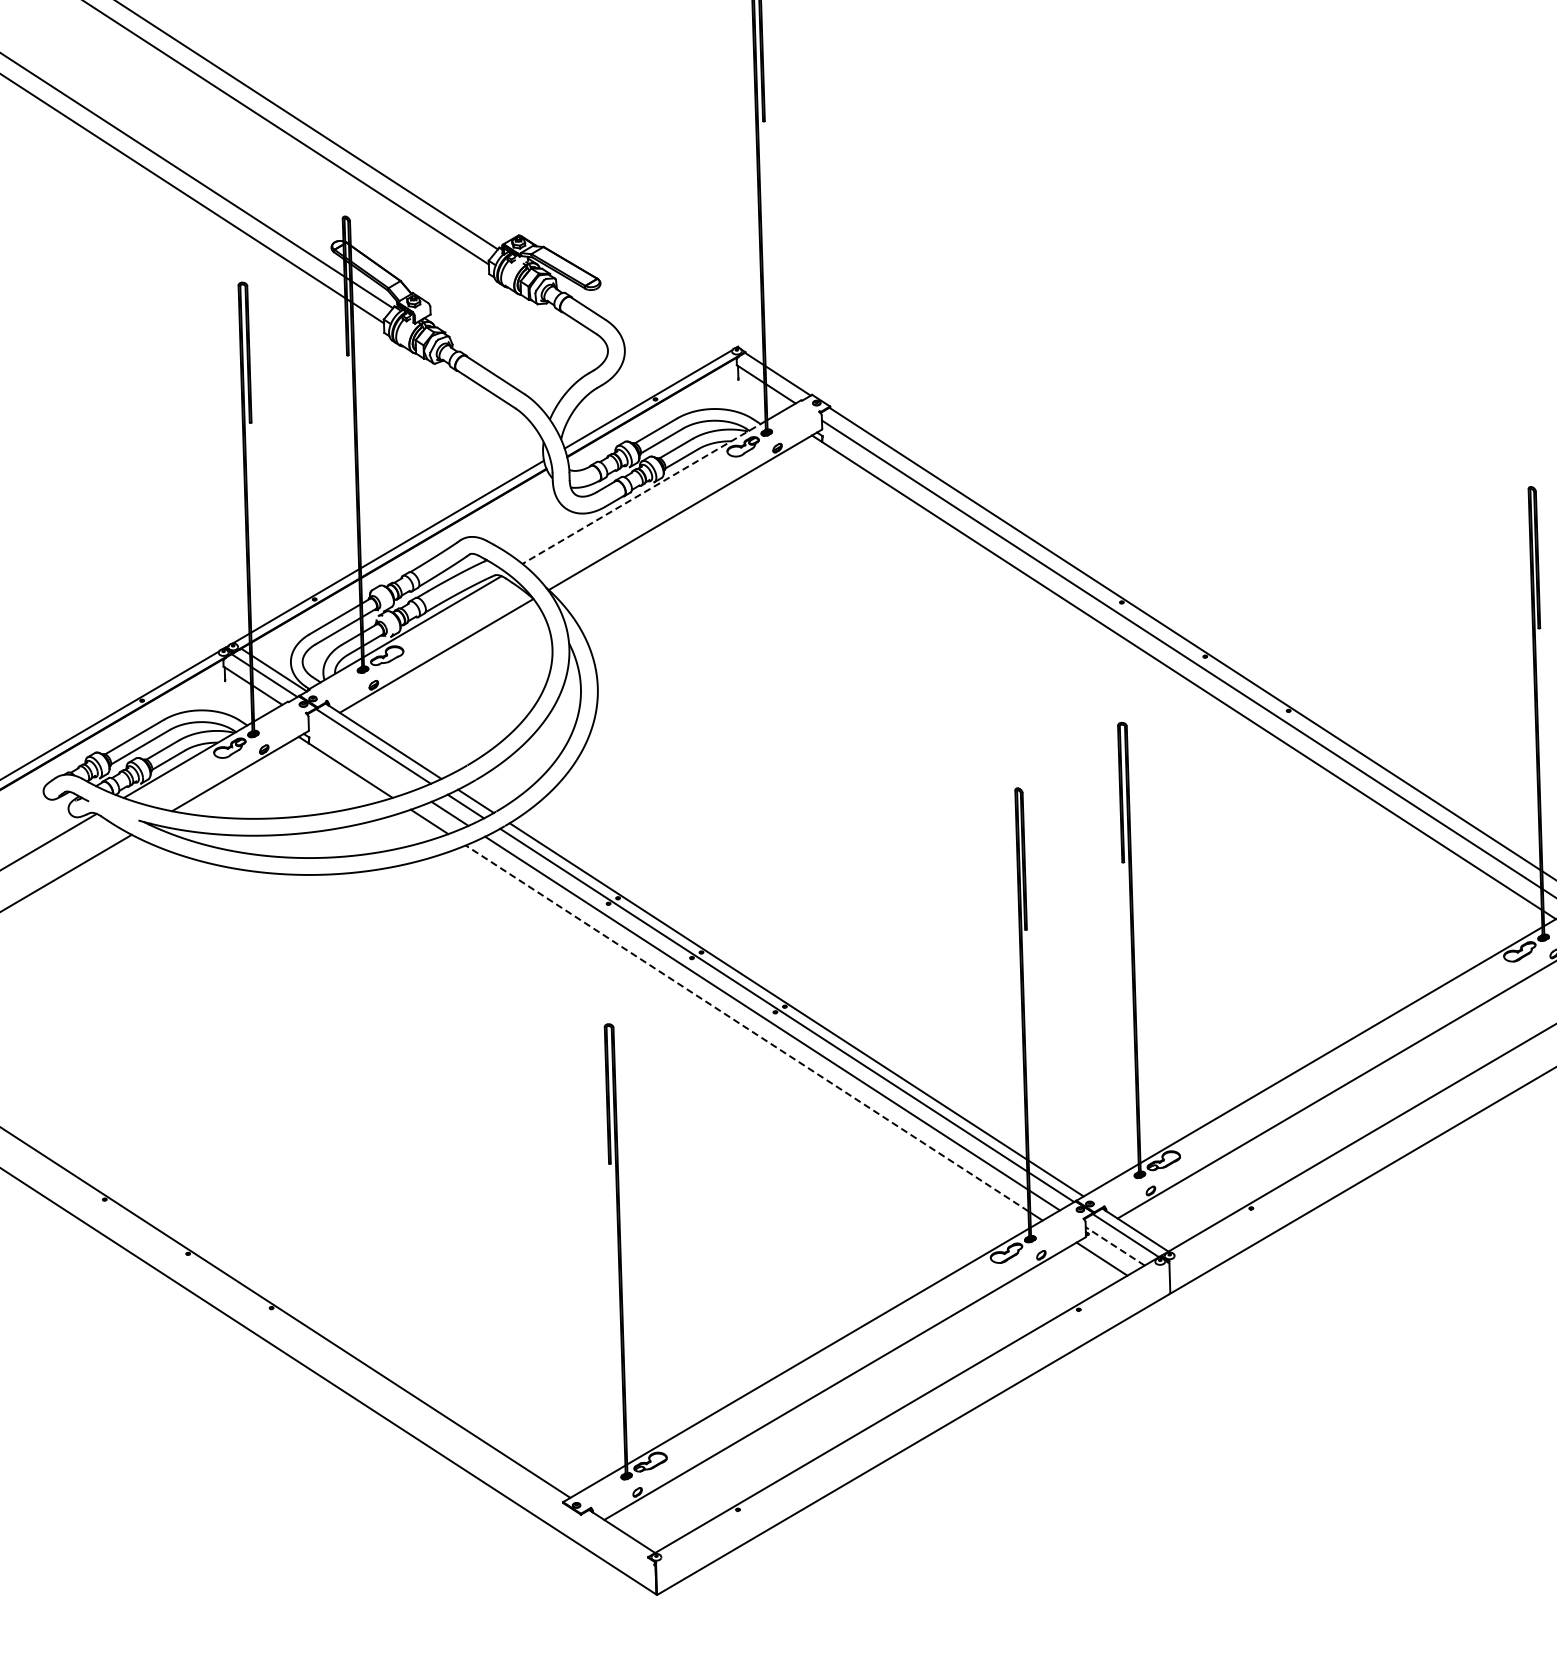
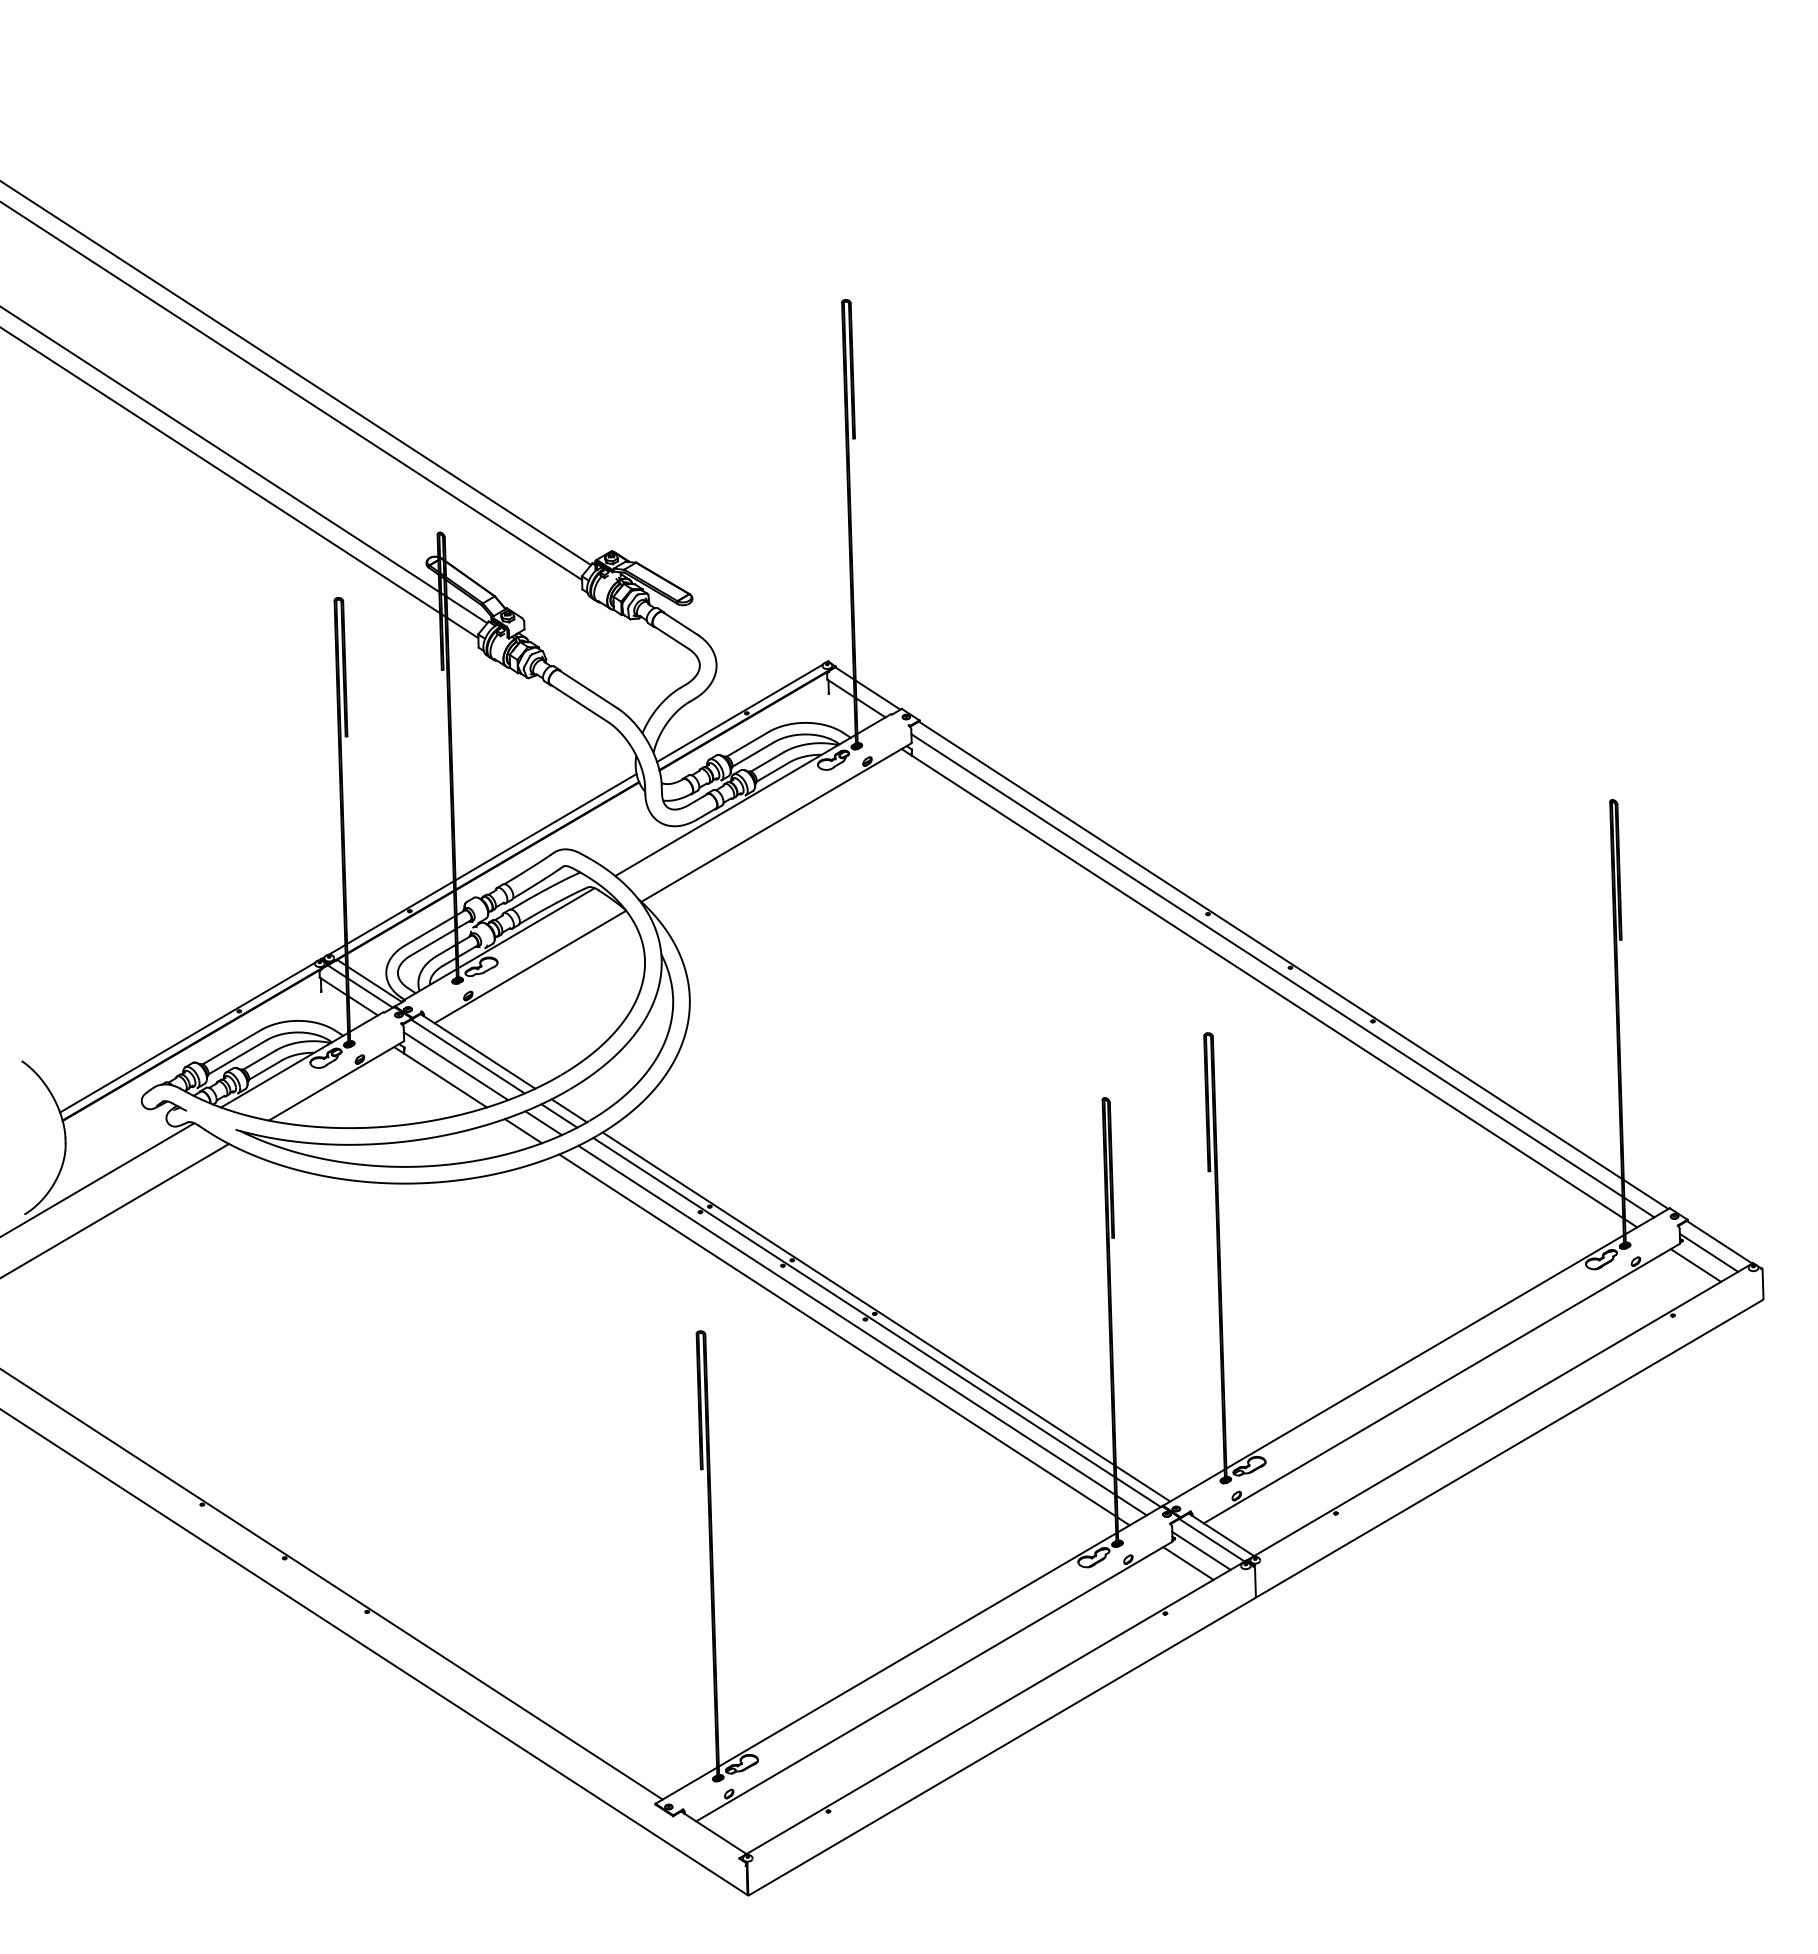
line: (644, 492) -> (735, 805), dashed -> solid
line: (360, 756) -> (455, 1066), added
line: (747, 1028) -> (837, 1335), dashed -> solid
line: (1115, 1245) -> (1201, 1550), dashed -> solid

